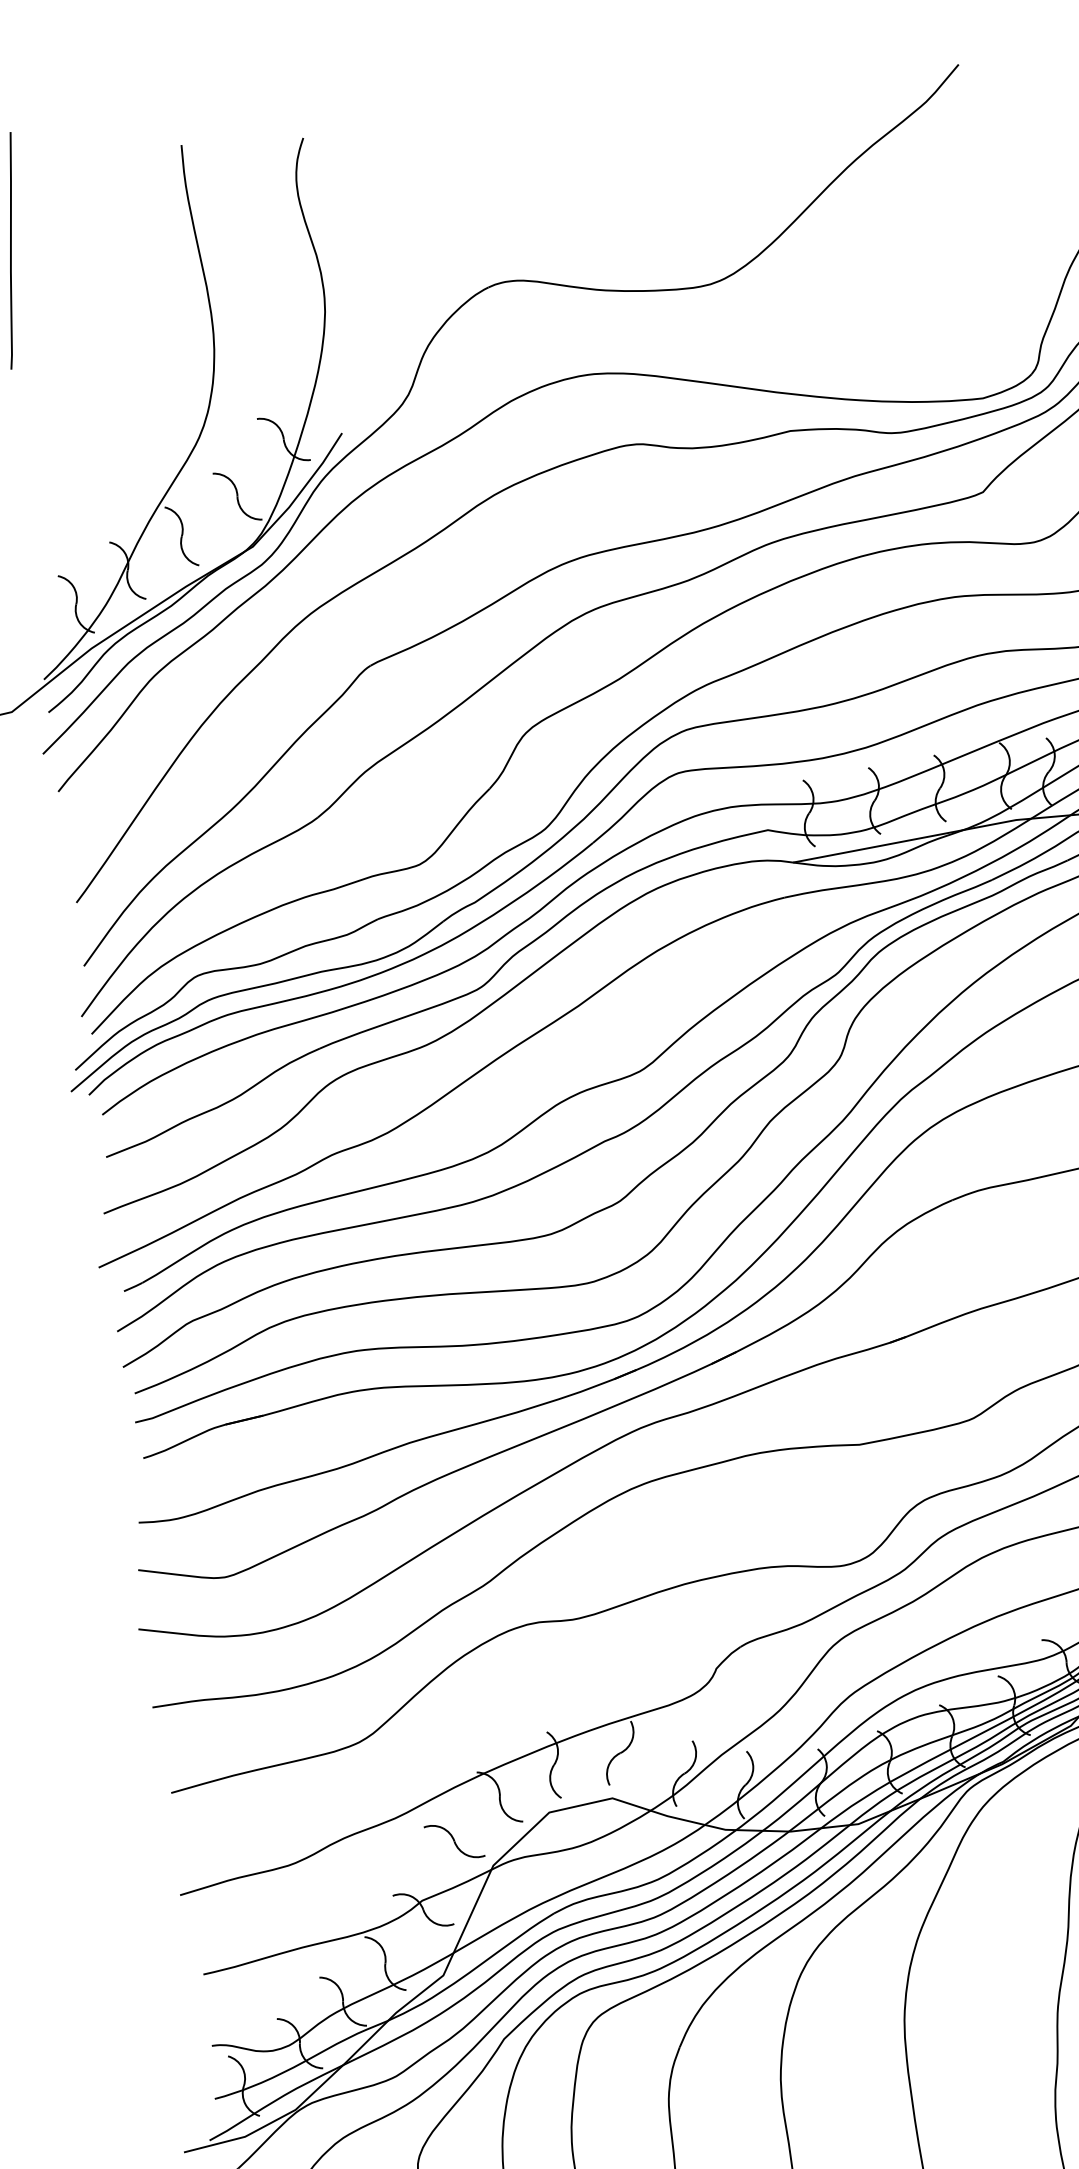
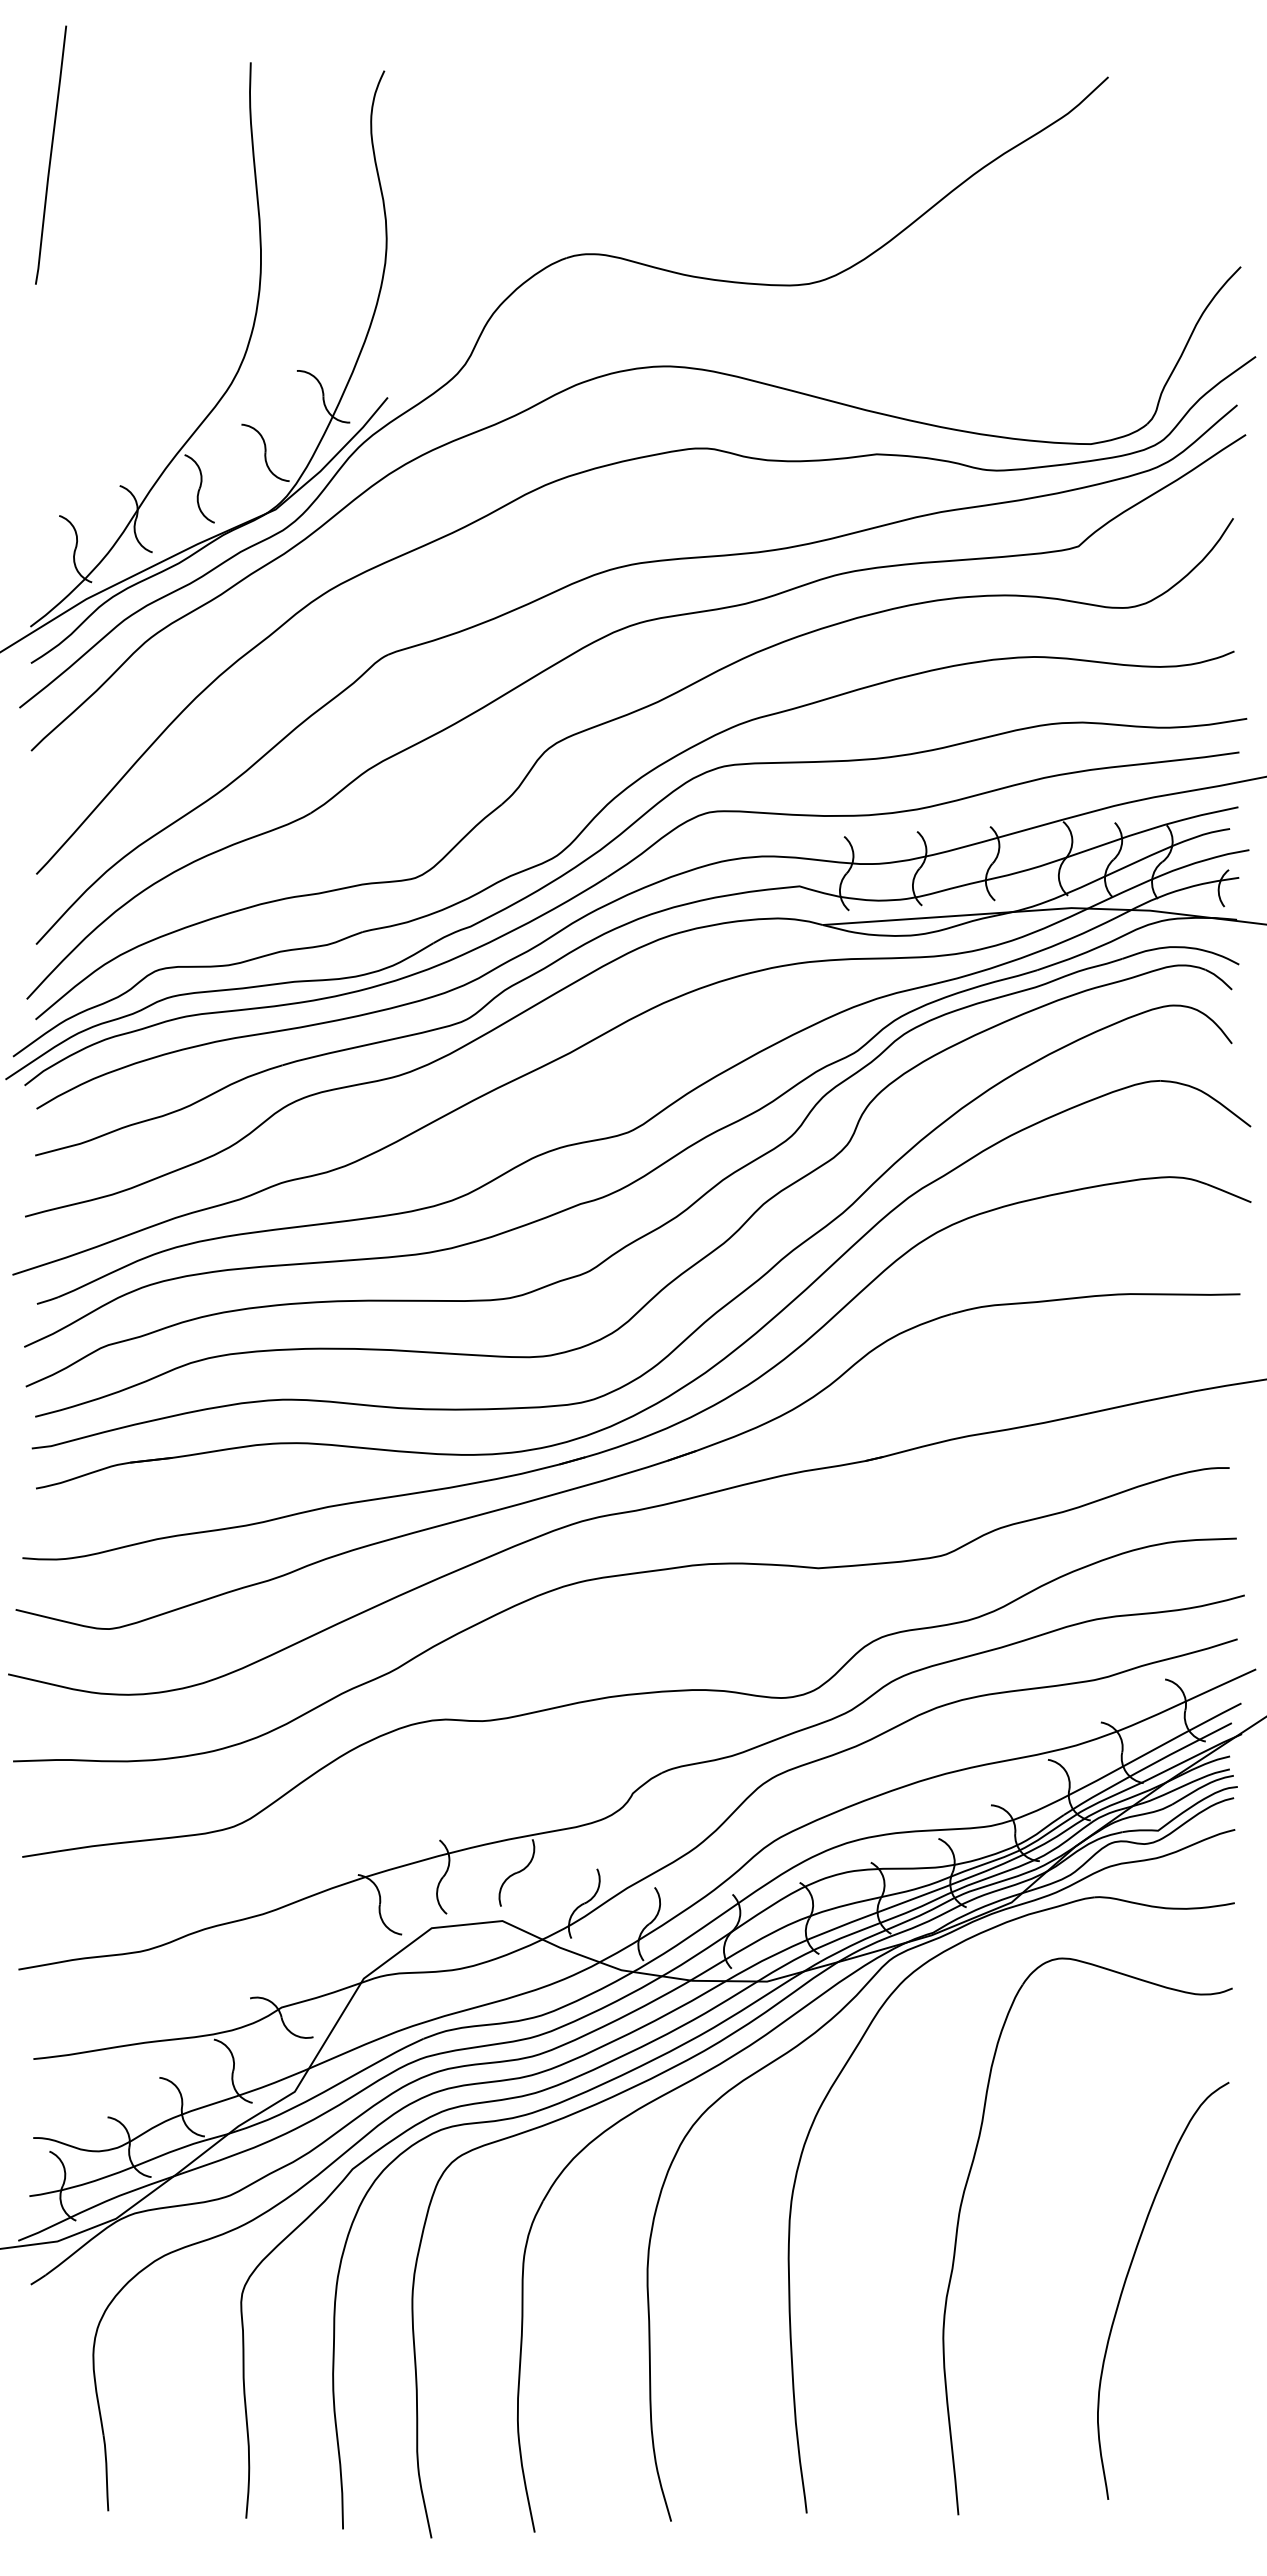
part: (454, 1841) -> (324, 1947), removed

